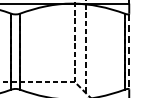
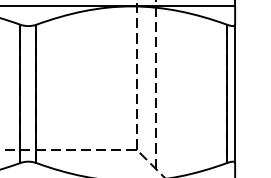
line: (129, 51) -> (235, 93), dashed -> solid

